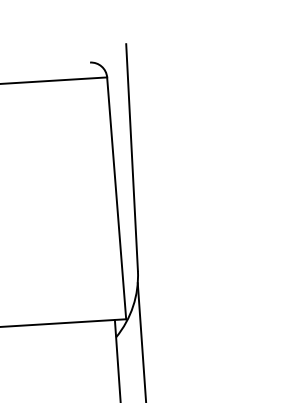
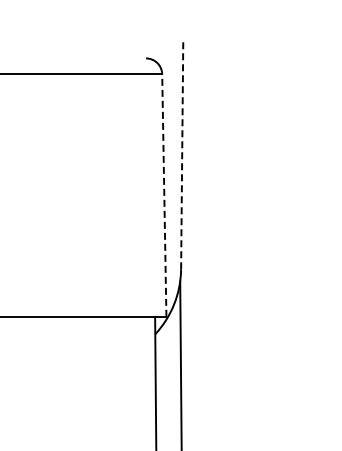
line: (132, 158) -> (182, 156), solid -> dashed
line: (116, 198) -> (164, 195), solid -> dashed

